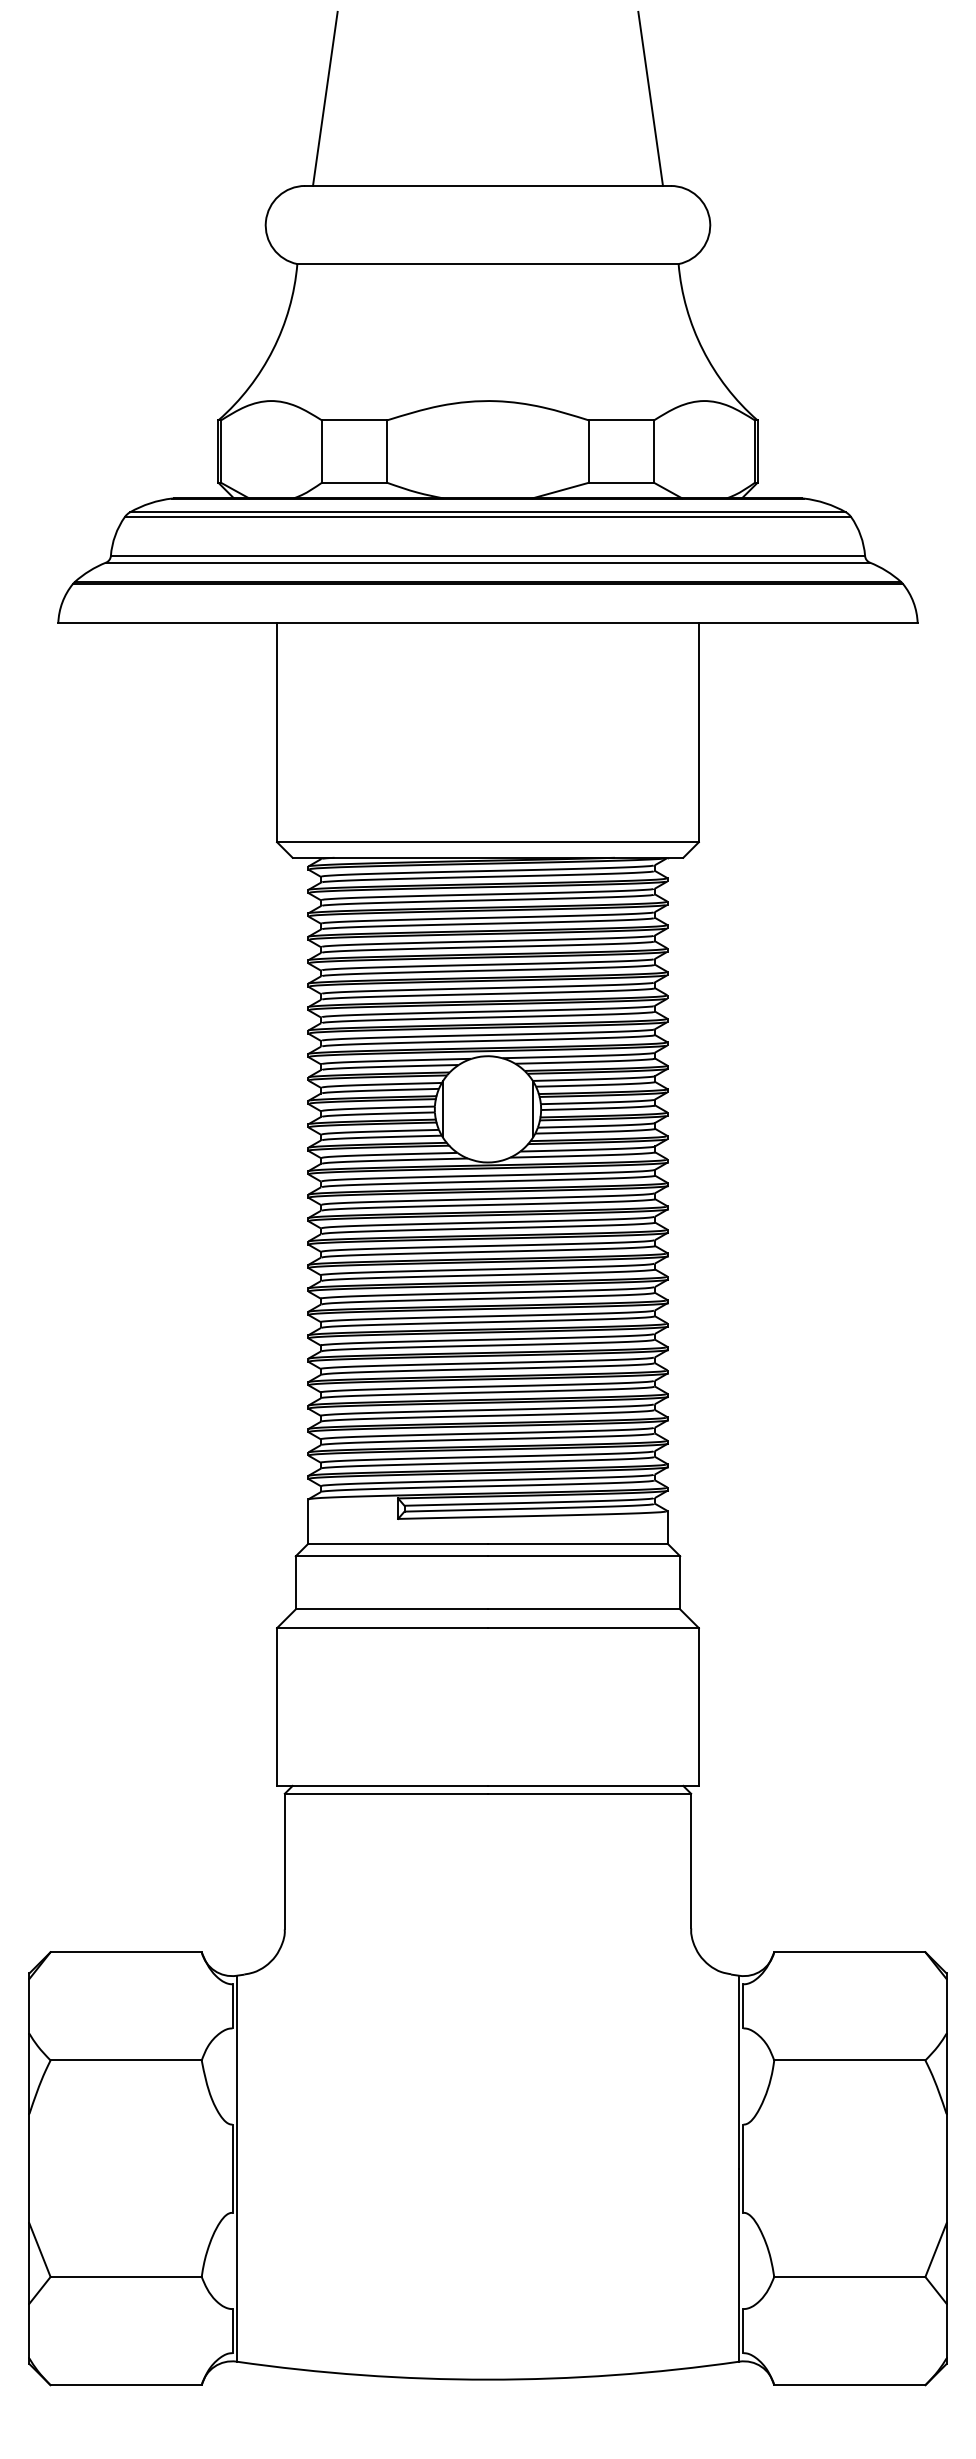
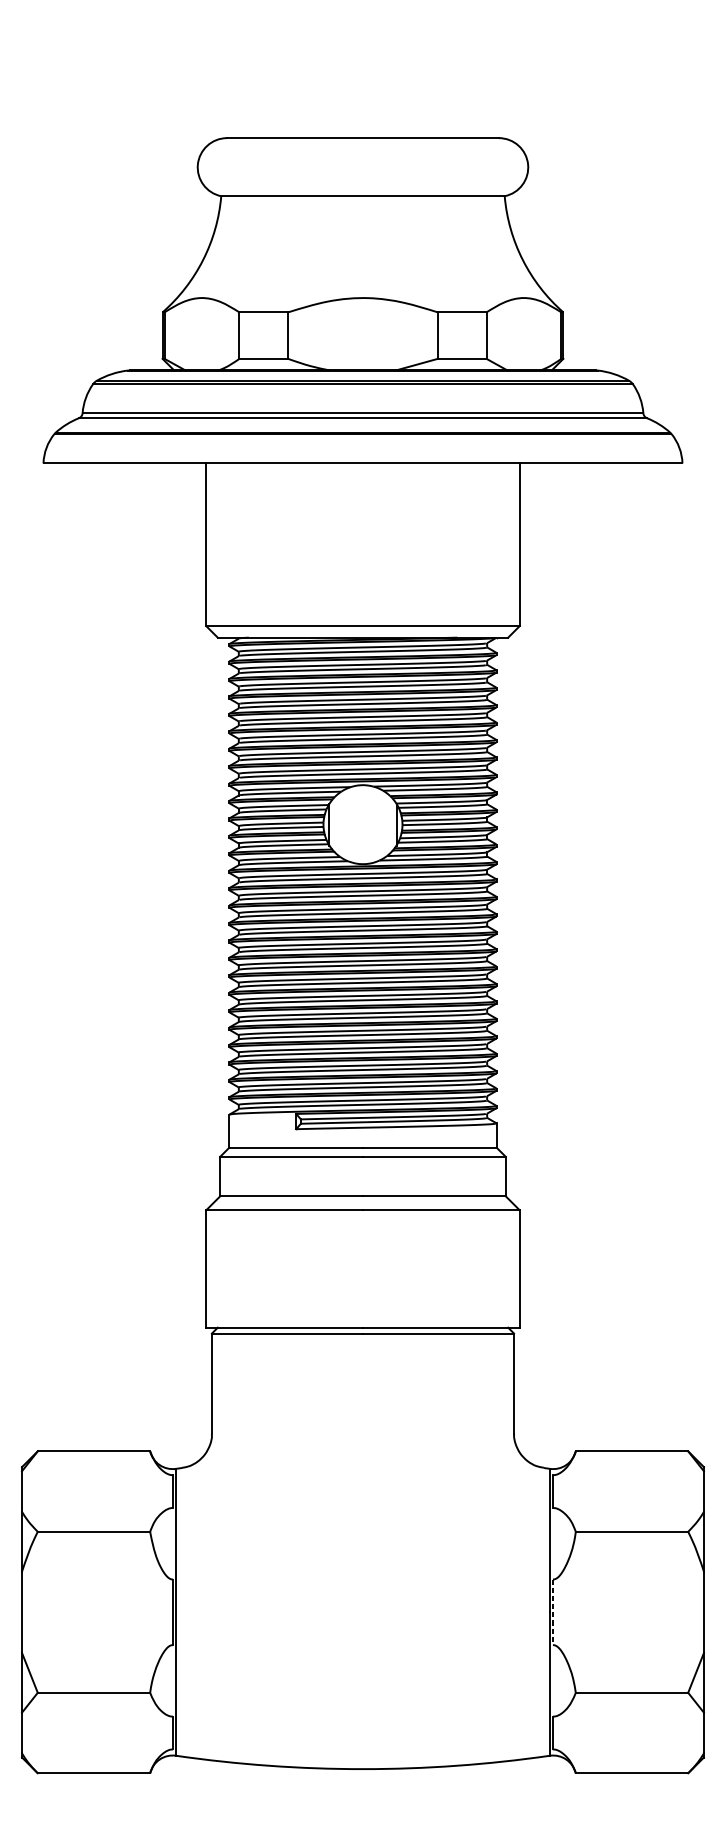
line: (325, 98) -> (242, 73), removed
line: (650, 98) -> (483, 73), removed
line: (743, 2169) -> (552, 1612), solid -> dashed

